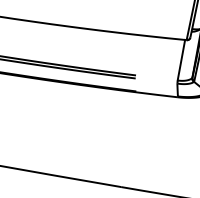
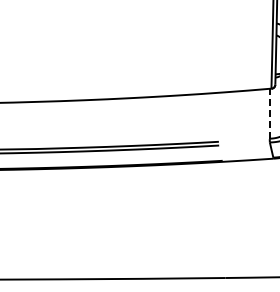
line: (181, 59) -> (269, 113), solid -> dashed

